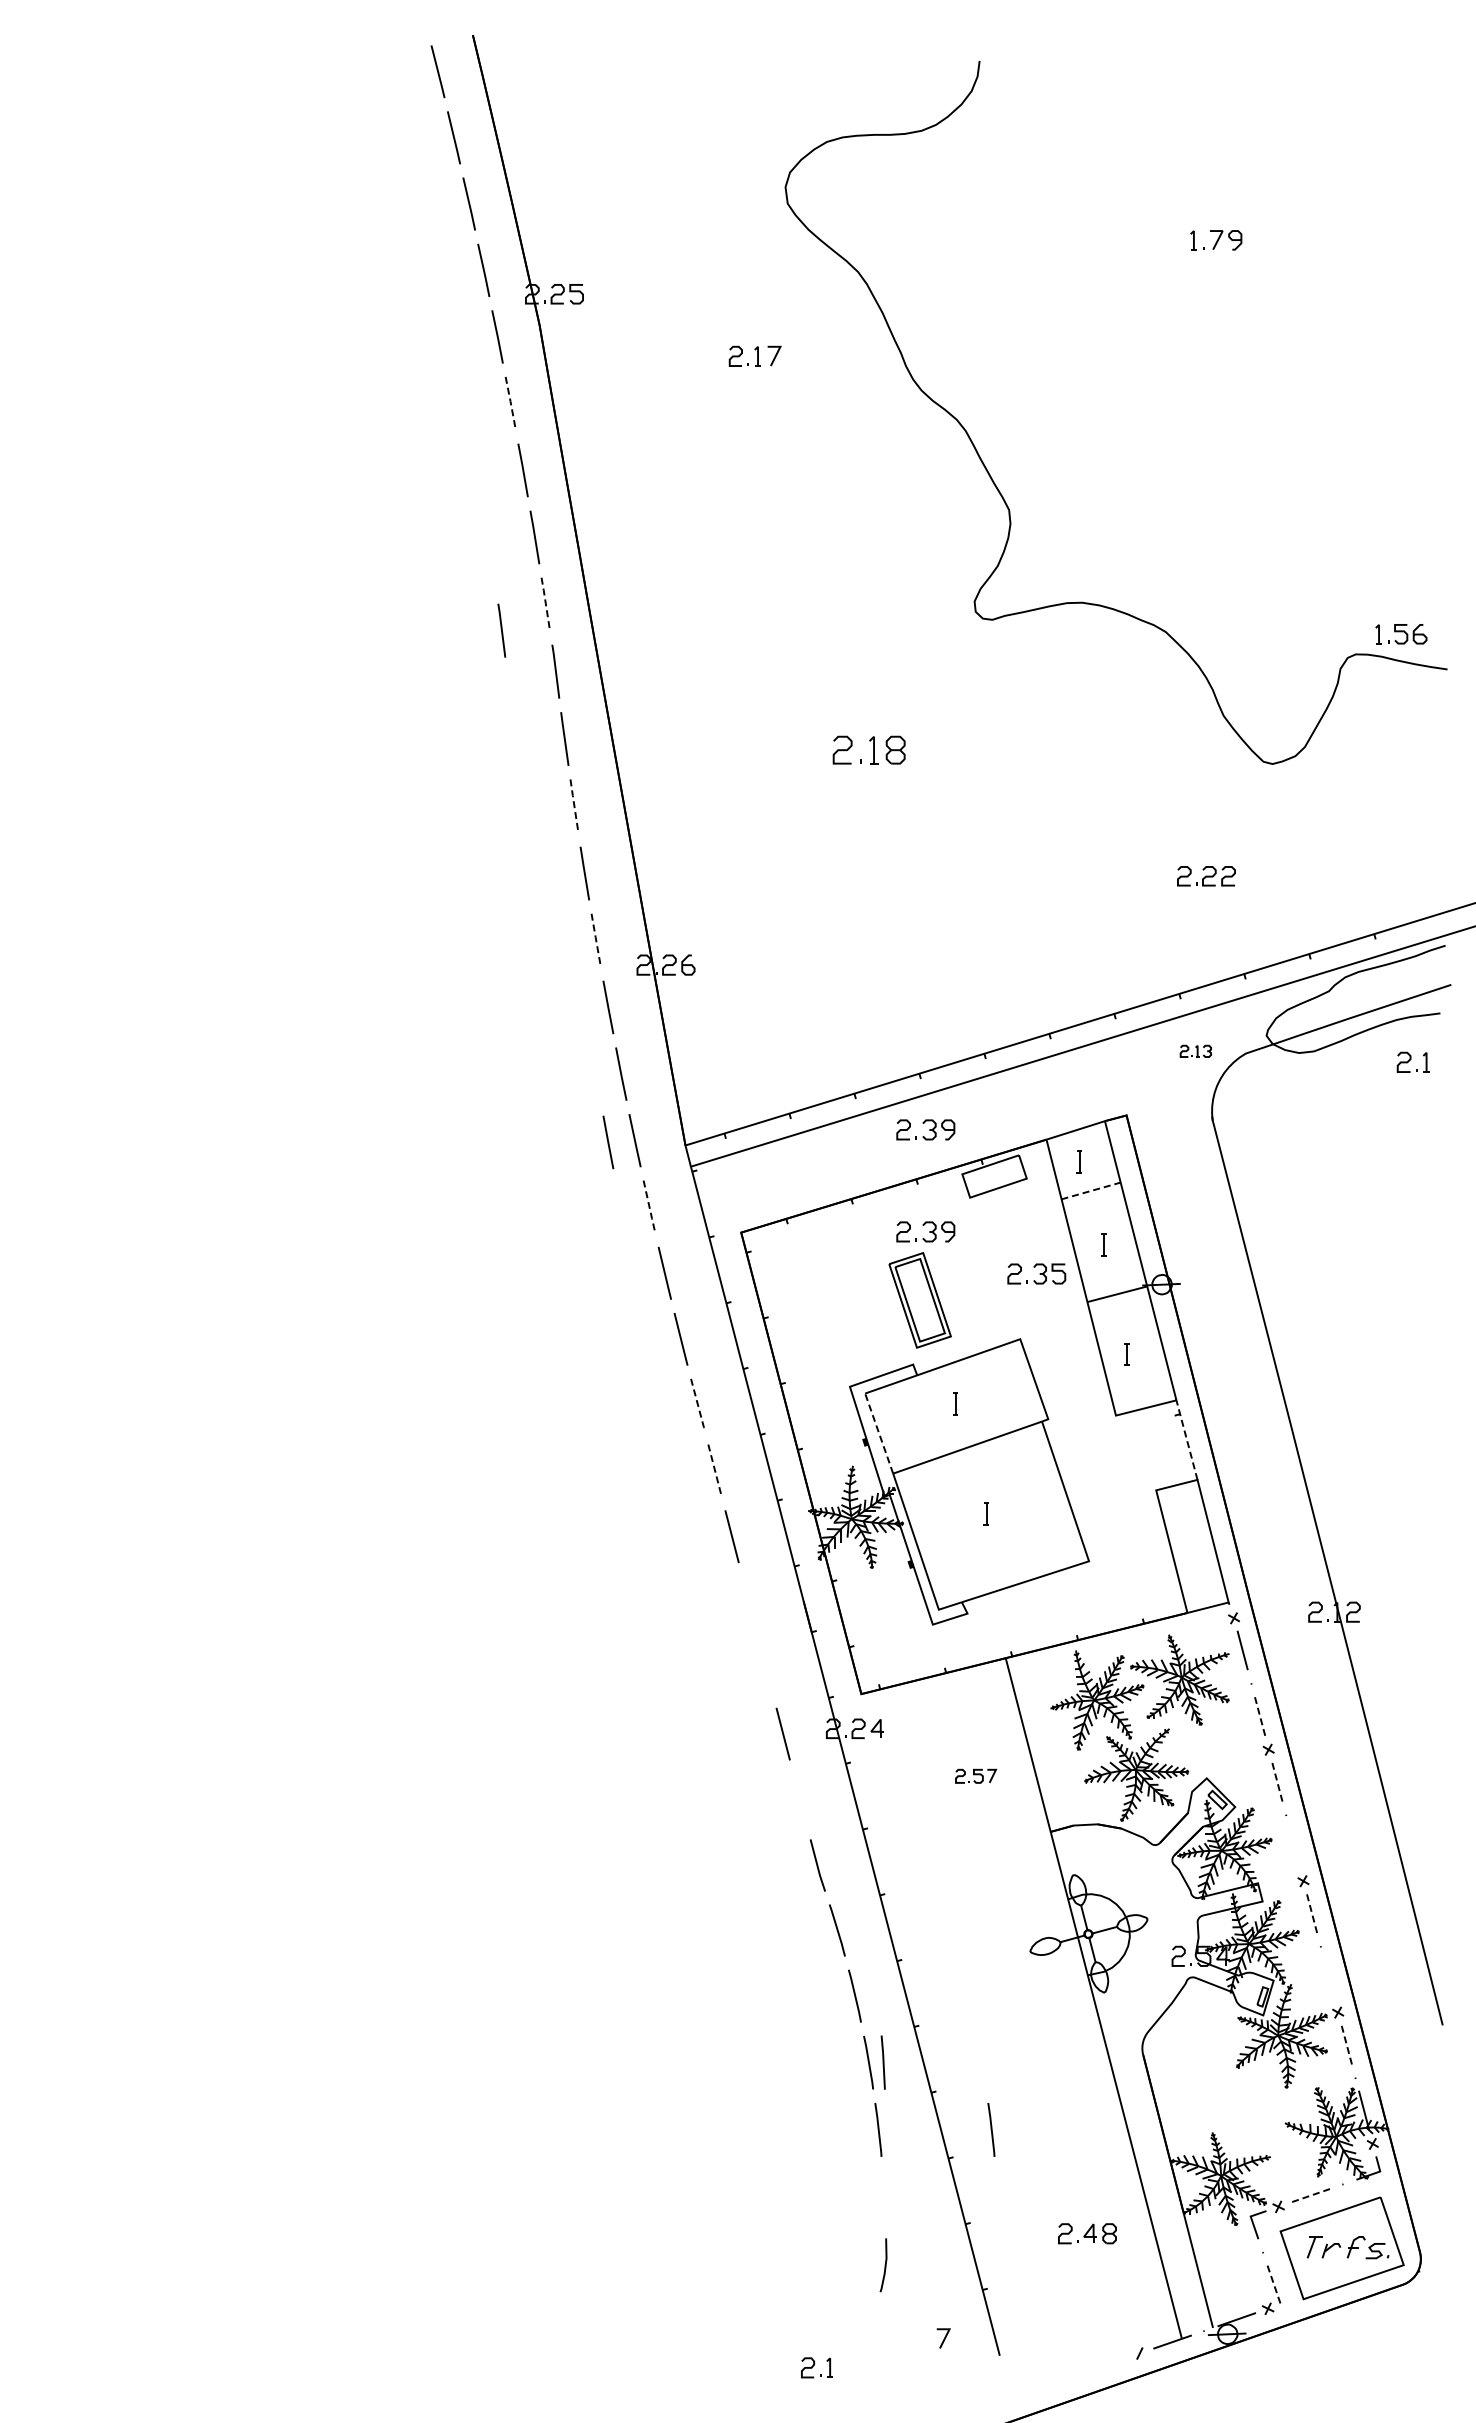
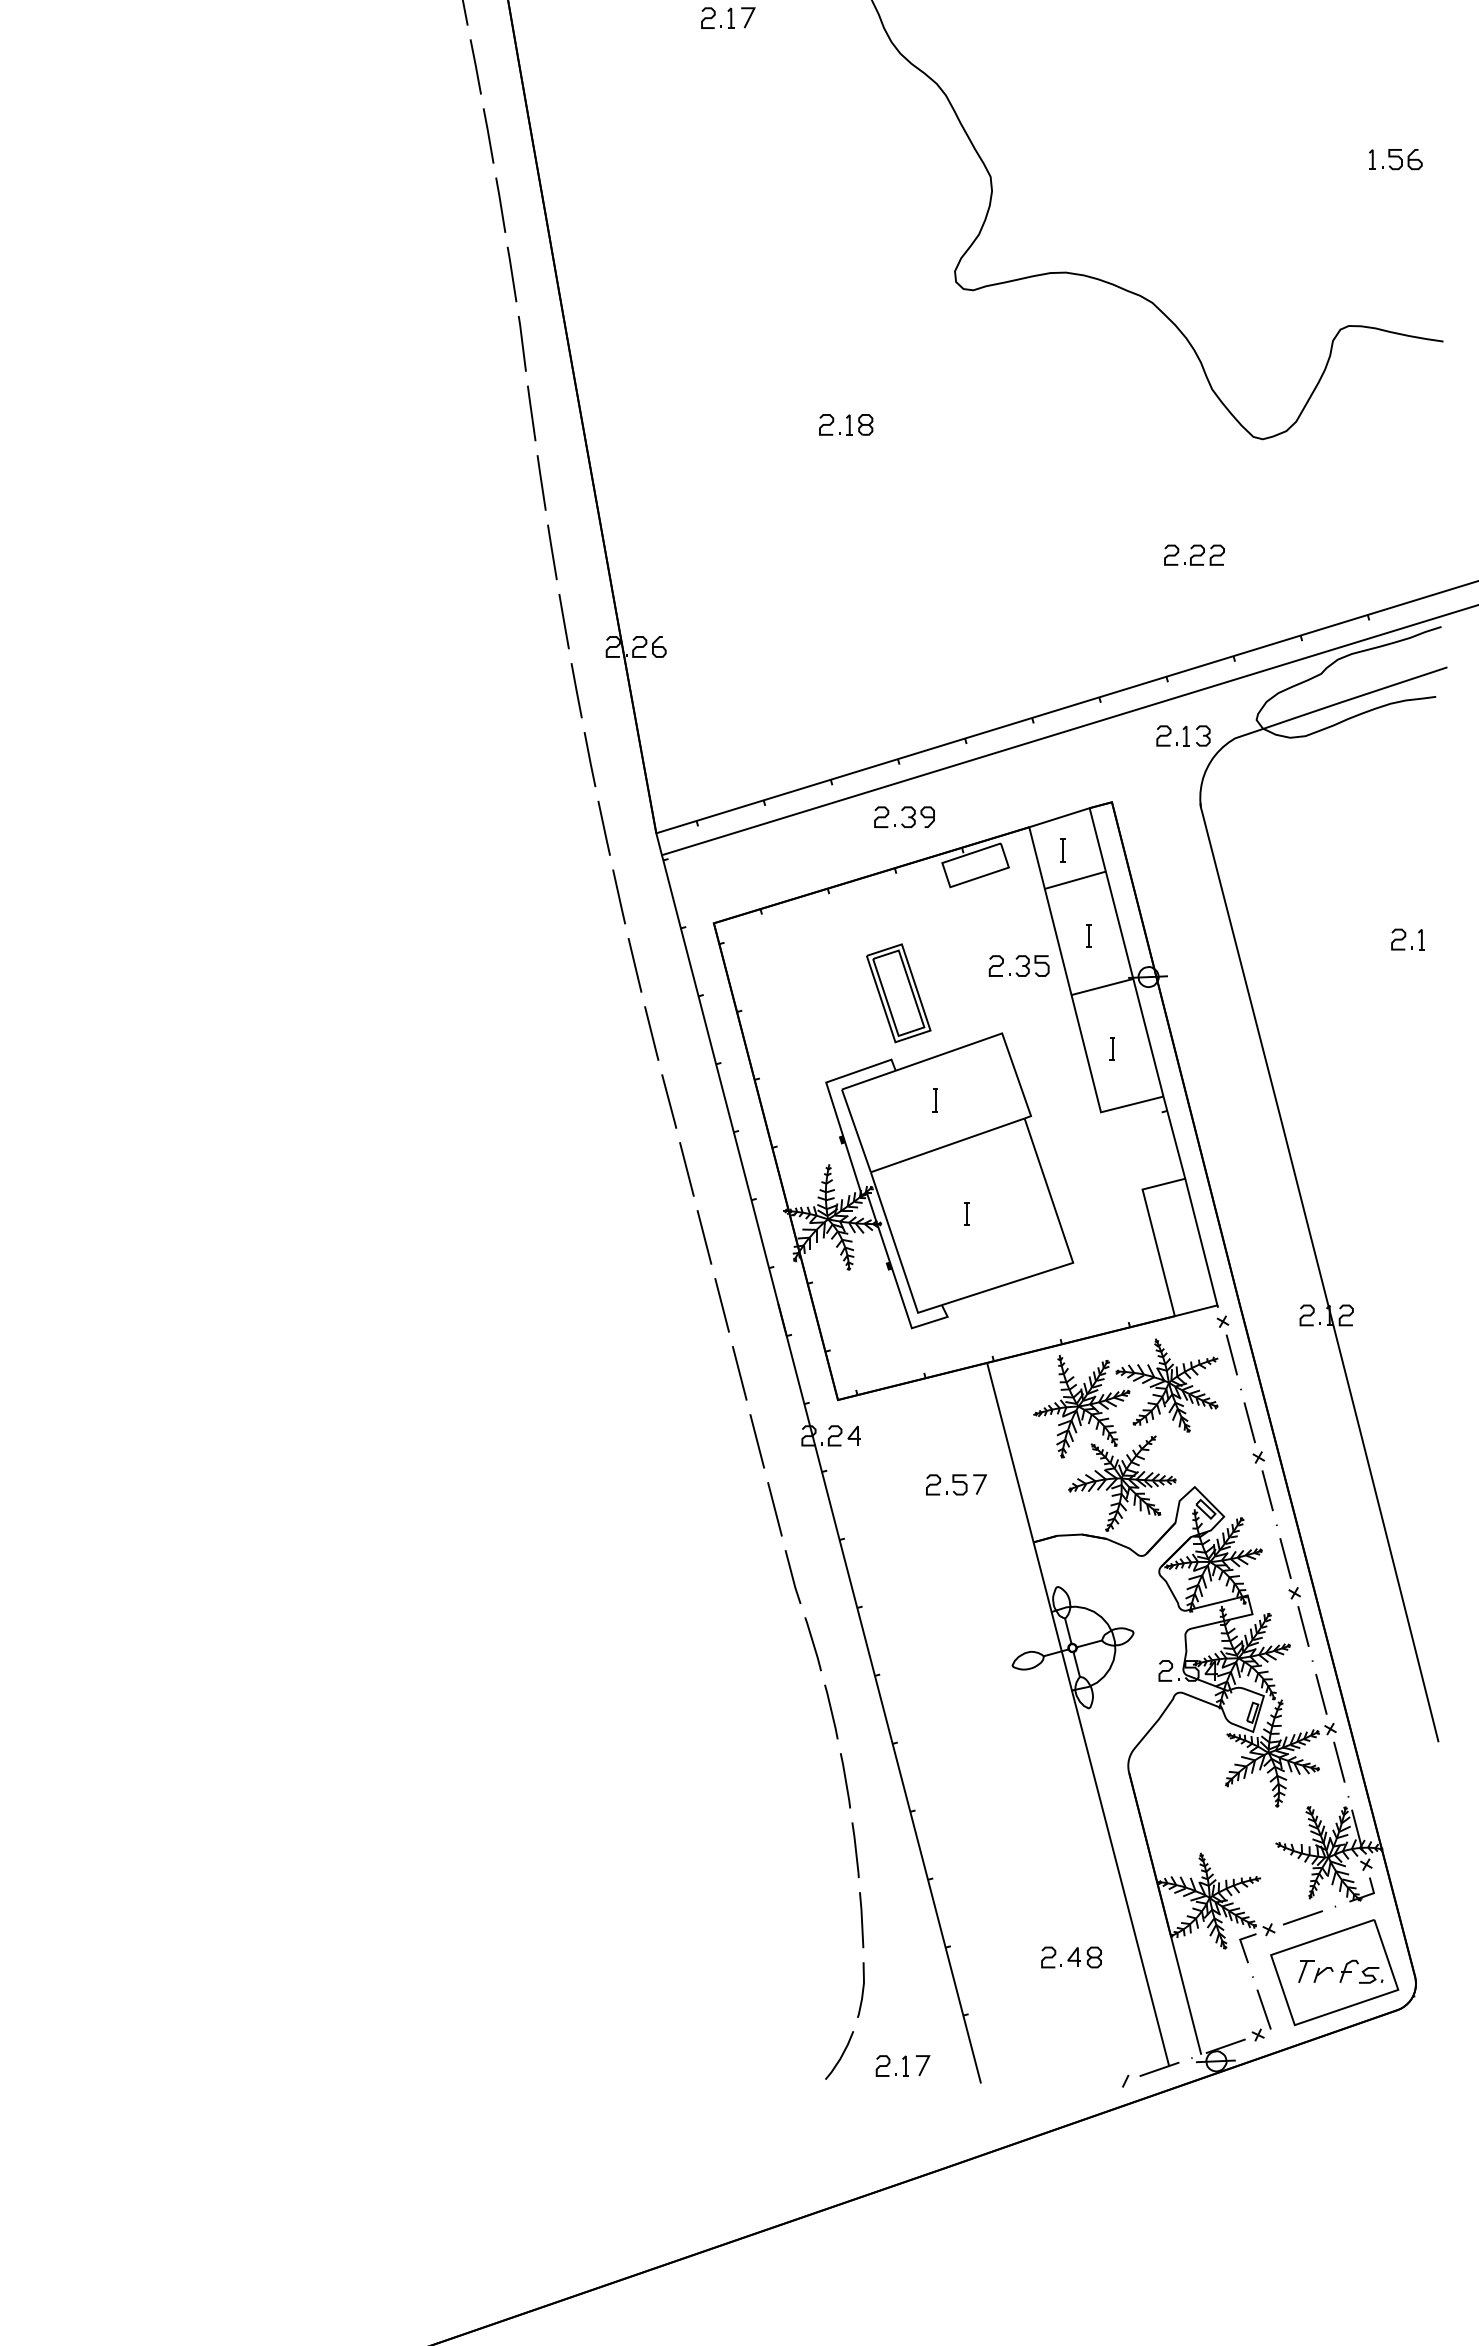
line: (510, 403) -> (475, 66), dashed -> solid
line: (545, 603) -> (511, 273), dashed -> solid
line: (501, 630) -> (466, 301), removed
part: (1401, 634) -> (1395, 159), moved
part: (869, 749) -> (846, 424), size x0.71
line: (574, 806) -> (541, 483), dashed -> solid
line: (596, 940) -> (564, 621), dashed -> solid
part: (1195, 1051) -> (1183, 736), size x1.67
part: (1412, 1061) -> (1407, 938), moved
line: (608, 1142) -> (576, 830), removed
line: (1090, 1191) -> (1074, 880), dashed -> solid
line: (649, 1207) -> (619, 897), dashed -> solid
part: (925, 1231) -> (904, 922), removed
line: (698, 1406) -> (669, 1102), dashed -> solid
line: (879, 1433) -> (856, 1130), dashed -> solid
line: (1186, 1439) -> (1173, 1137), dashed -> solid
line: (715, 1471) -> (687, 1170), dashed -> solid
line: (748, 1602) -> (721, 1305), added
line: (765, 1667) -> (738, 1372), added
line: (1259, 1715) -> (1249, 1422), dashed -> solid
part: (975, 1776) -> (955, 1485), size x1.43
line: (1277, 1781) -> (1267, 1490), dashed -> solid
line: (799, 1799) -> (774, 1508), added
line: (1294, 1847) -> (1285, 1558), added
line: (1311, 1912) -> (1302, 1625), dashed -> solid
line: (1329, 1978) -> (1321, 1693), added
line: (1346, 2044) -> (1339, 1761), dashed -> solid
line: (882, 2062) -> (860, 1920), moved
line: (991, 2129) -> (972, 1849), removed
line: (1311, 2195) -> (1302, 1917), dashed -> solid
line: (1273, 2283) -> (1263, 2008), dashed -> solid
line: (863, 2329) -> (840, 2056), added
part: (816, 2367) -> (891, 2065), moved

